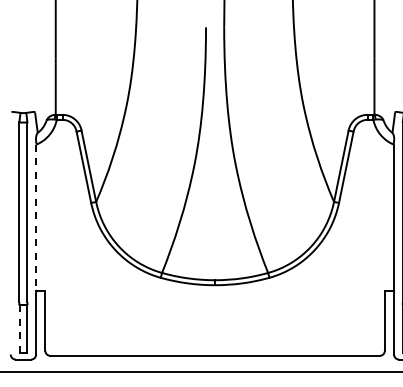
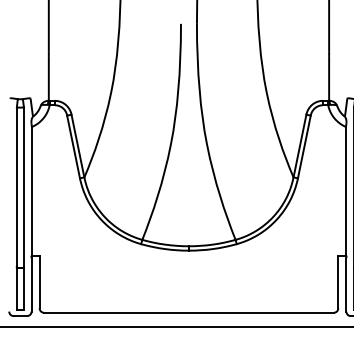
line: (36, 218) -> (31, 191), dashed -> solid
line: (19, 329) -> (16, 289), dashed -> solid

